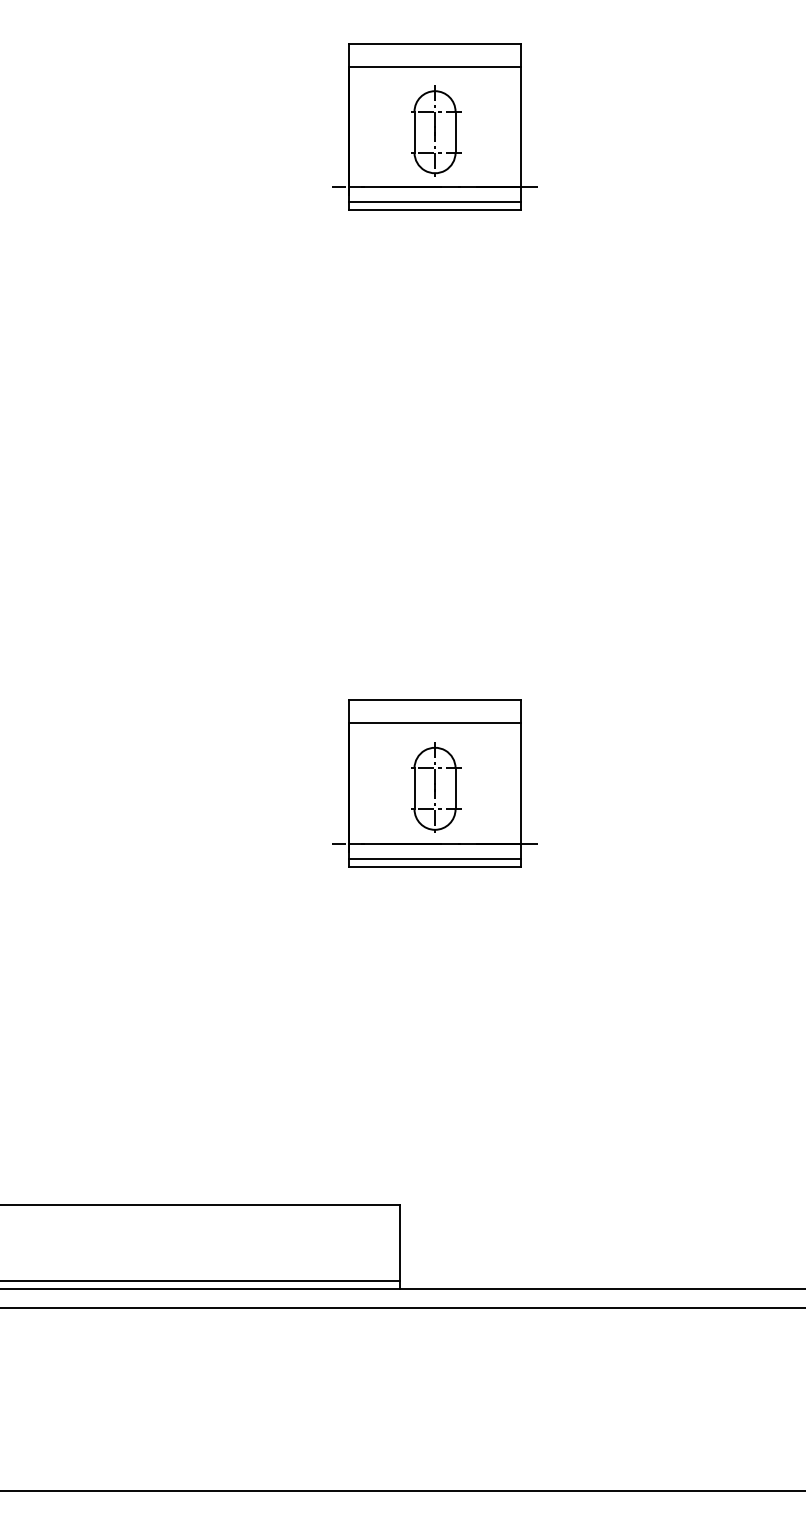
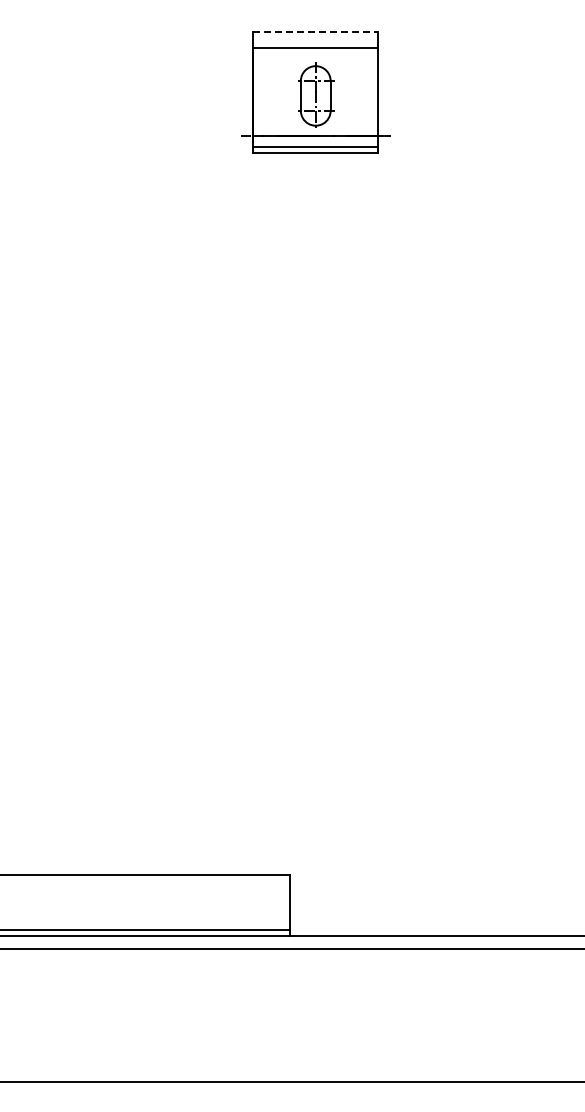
line: (434, 43) -> (315, 31), solid -> dashed
part: (434, 783) -> (315, 568), removed

